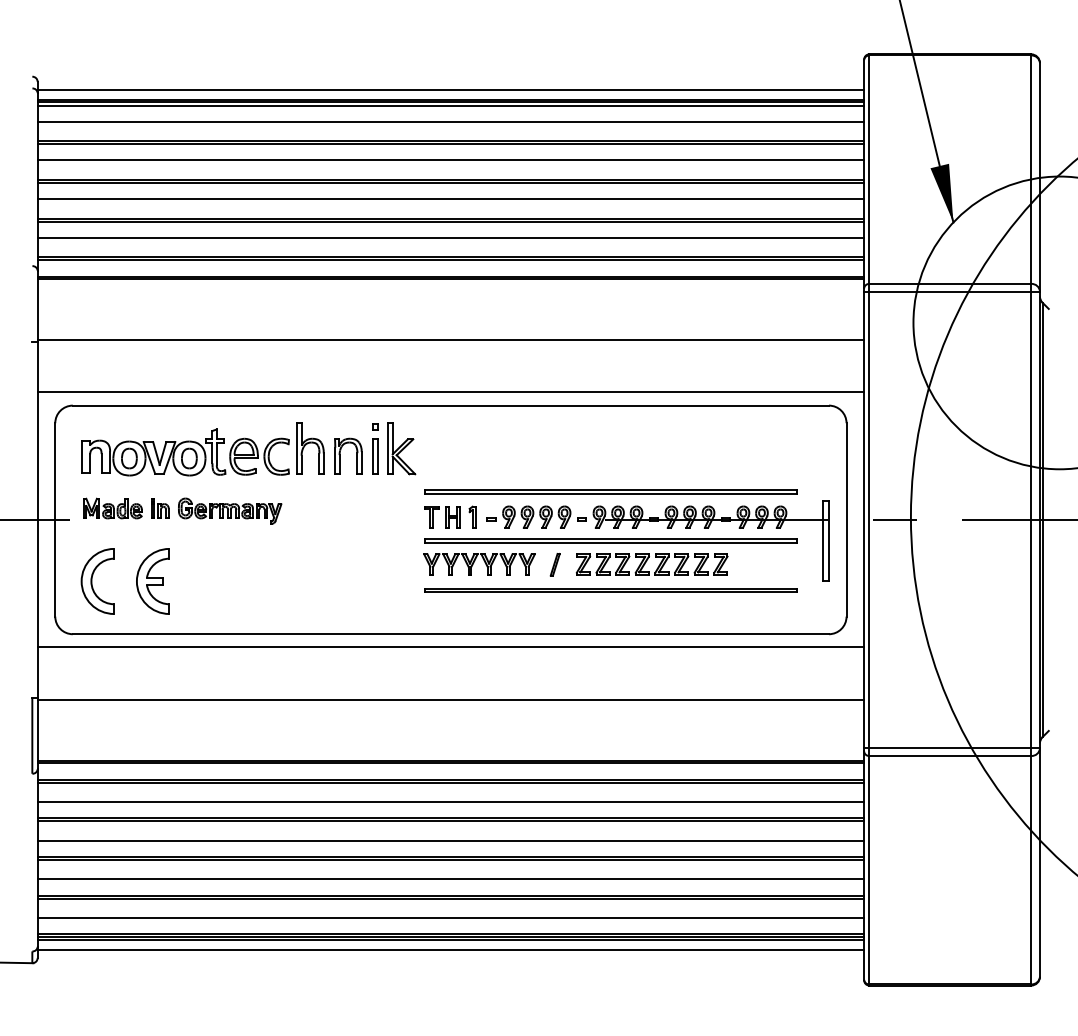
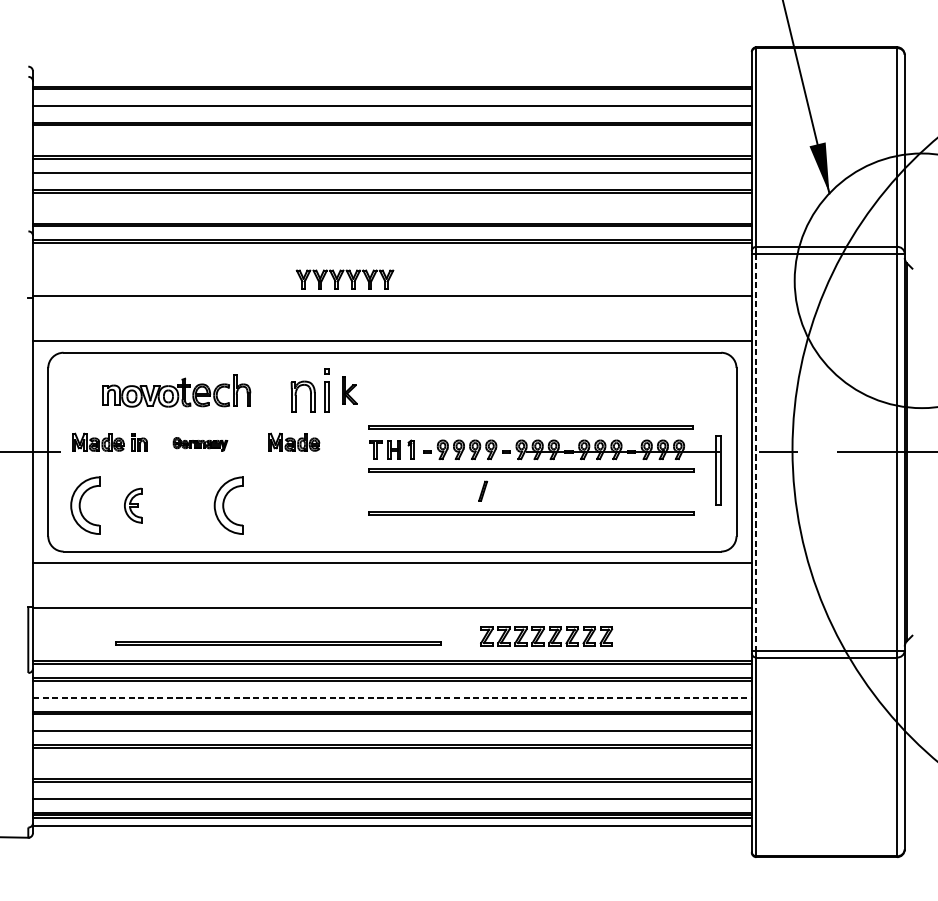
line: (450, 90) -> (392, 78), removed
line: (450, 105) -> (392, 91), removed
line: (450, 160) -> (392, 139), removed
line: (450, 237) -> (392, 206), removed
part: (401, 448) -> (349, 390), size x0.6
part: (202, 449) -> (176, 390), size x0.7
part: (337, 508) -> (293, 442), added
part: (230, 510) -> (200, 443), size x0.6
line: (869, 520) -> (756, 452), solid -> dashed
part: (479, 564) -> (345, 279), moved
part: (651, 564) -> (545, 636), moved
part: (152, 581) -> (132, 505), size x0.6
part: (262, 581) -> (228, 505), added
line: (319, 739) -> (278, 643), added
line: (451, 802) -> (392, 697), solid -> dashed
line: (450, 879) -> (392, 764), removed

